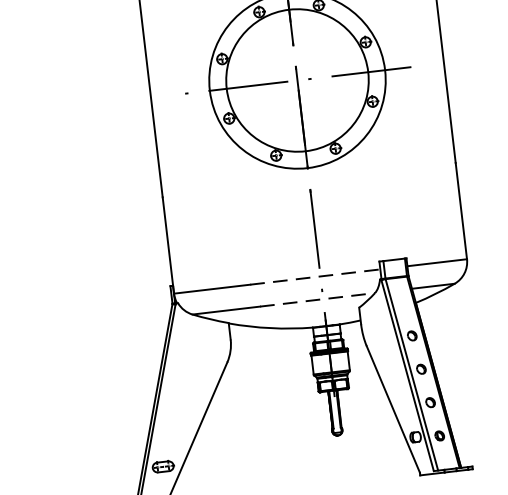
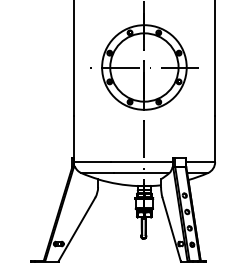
line: (316, 277) -> (142, 162), dashed -> solid
line: (317, 300) -> (141, 173), dashed -> solid

